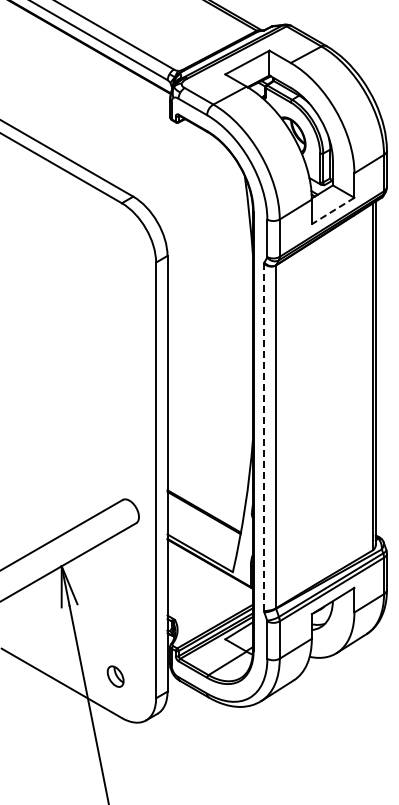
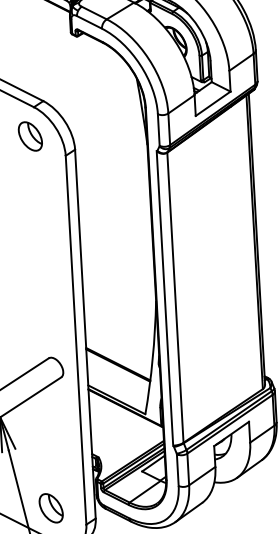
line: (332, 211) -> (212, 104), dashed -> solid
part: (115, 237) -> (30, 136), added
line: (263, 437) -> (164, 298), dashed -> solid
part: (115, 676) -> (50, 508), size x1.67

